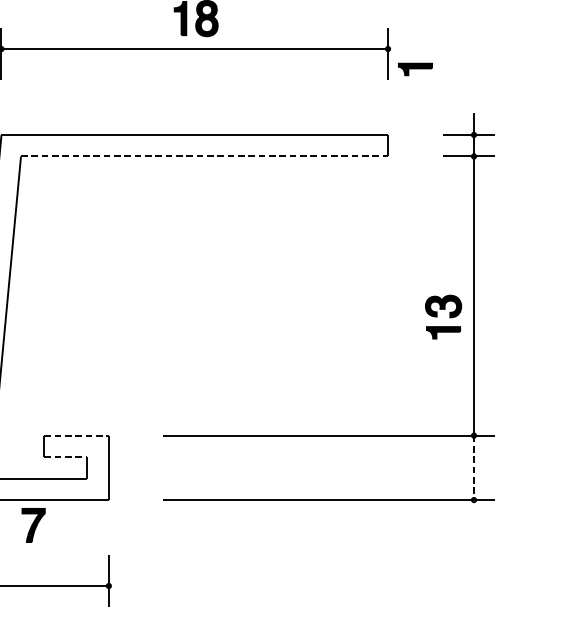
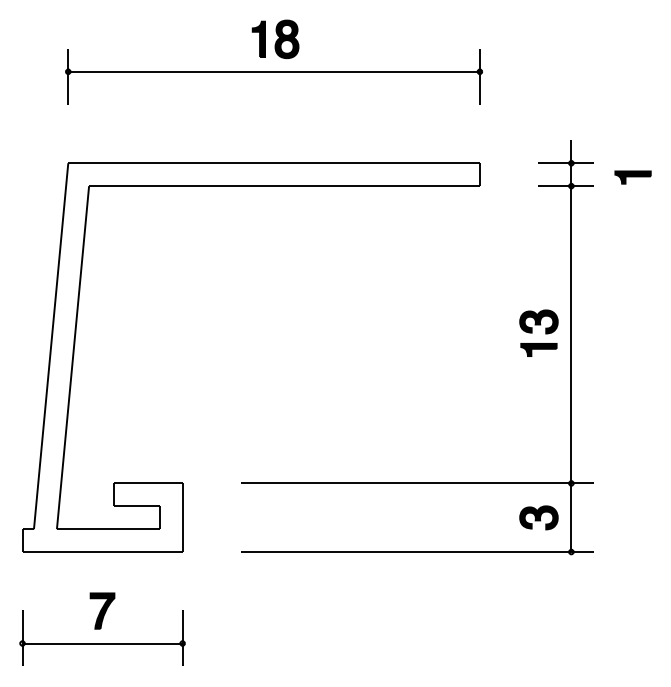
part: (414, 69) -> (632, 177), moved
line: (204, 156) -> (284, 186), dashed -> solid
part: (443, 316) -> (538, 332), moved
line: (76, 435) -> (148, 483), dashed -> solid
line: (65, 457) -> (136, 506), dashed -> solid
part: (443, 467) -> (538, 517), added
line: (474, 468) -> (571, 518), dashed -> solid
part: (33, 524) -> (102, 610), moved

